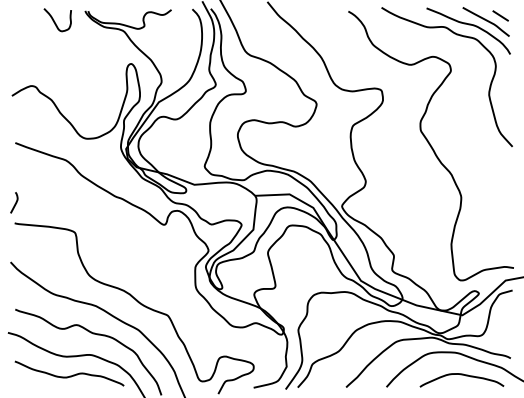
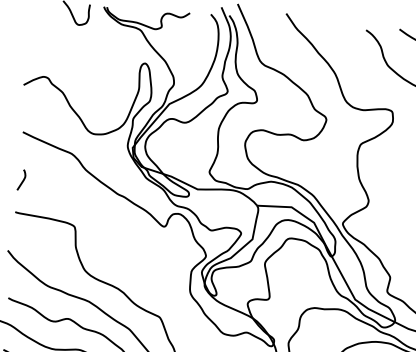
curve: (15, 202) -> (22, 179), moved

